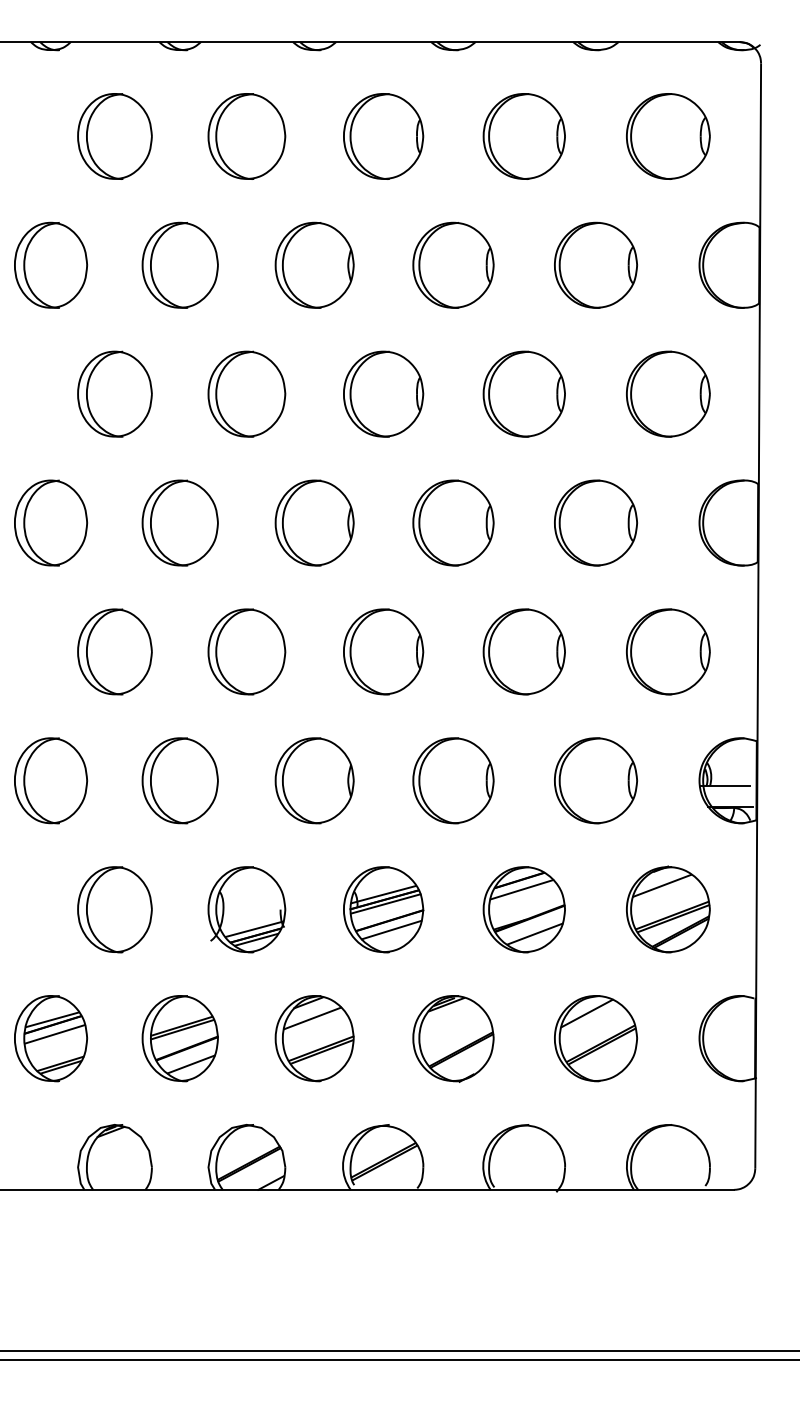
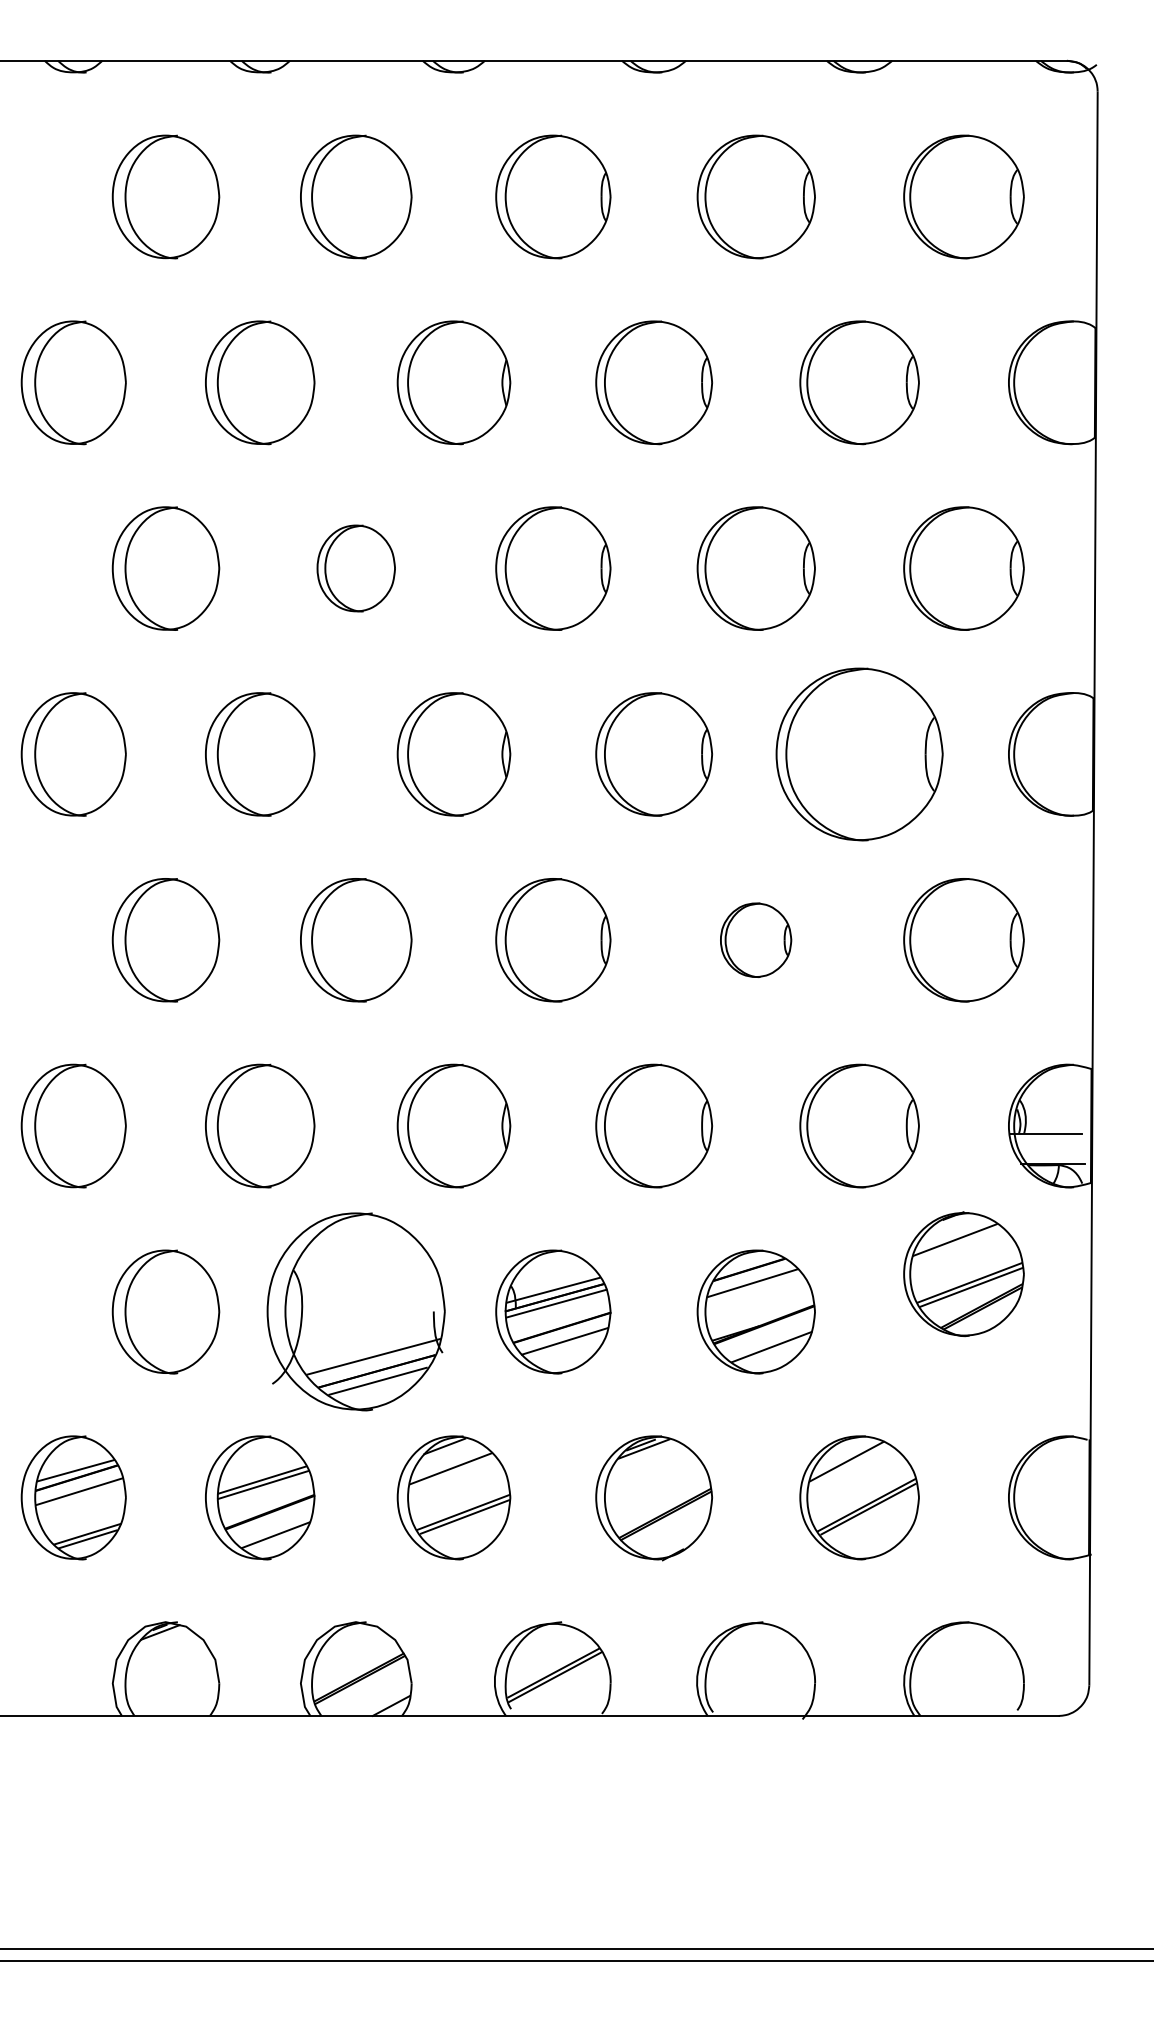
part: (246, 393) -> (355, 567), size x0.7
part: (595, 522) -> (858, 753), size x1.4
part: (523, 651) -> (755, 939), size x0.6
part: (246, 909) -> (355, 1311), size x1.6
part: (668, 909) -> (964, 1274), moved

